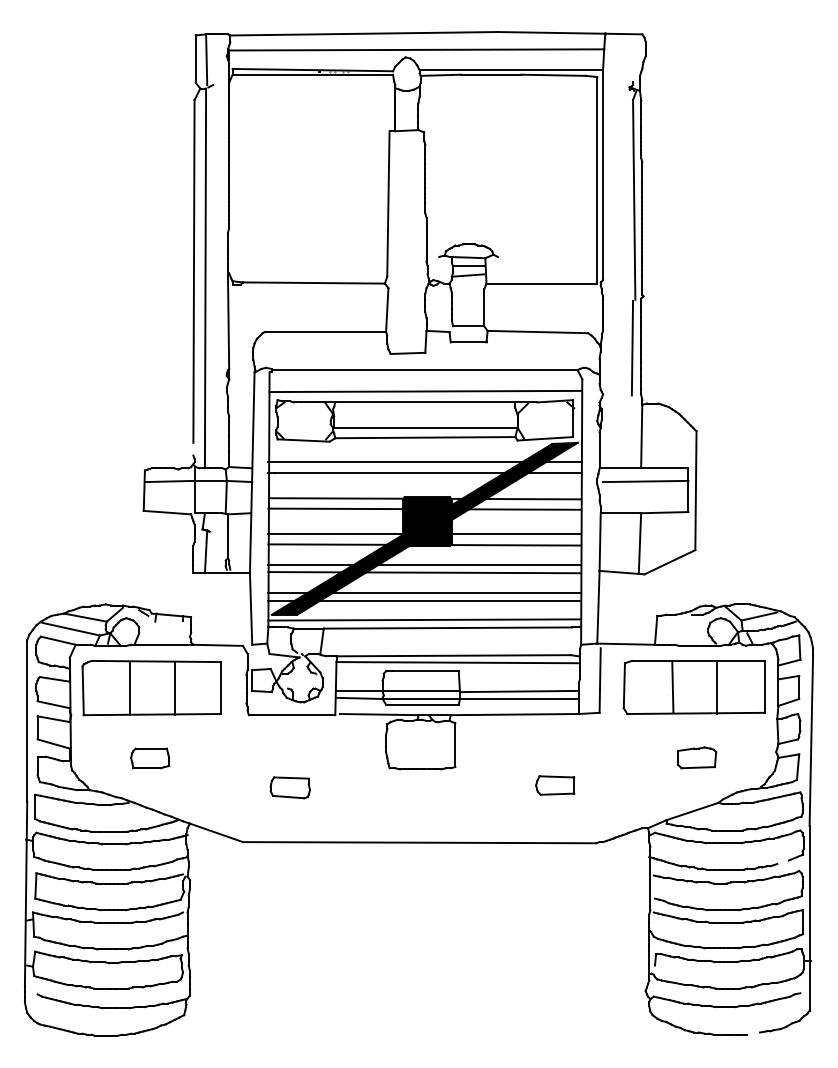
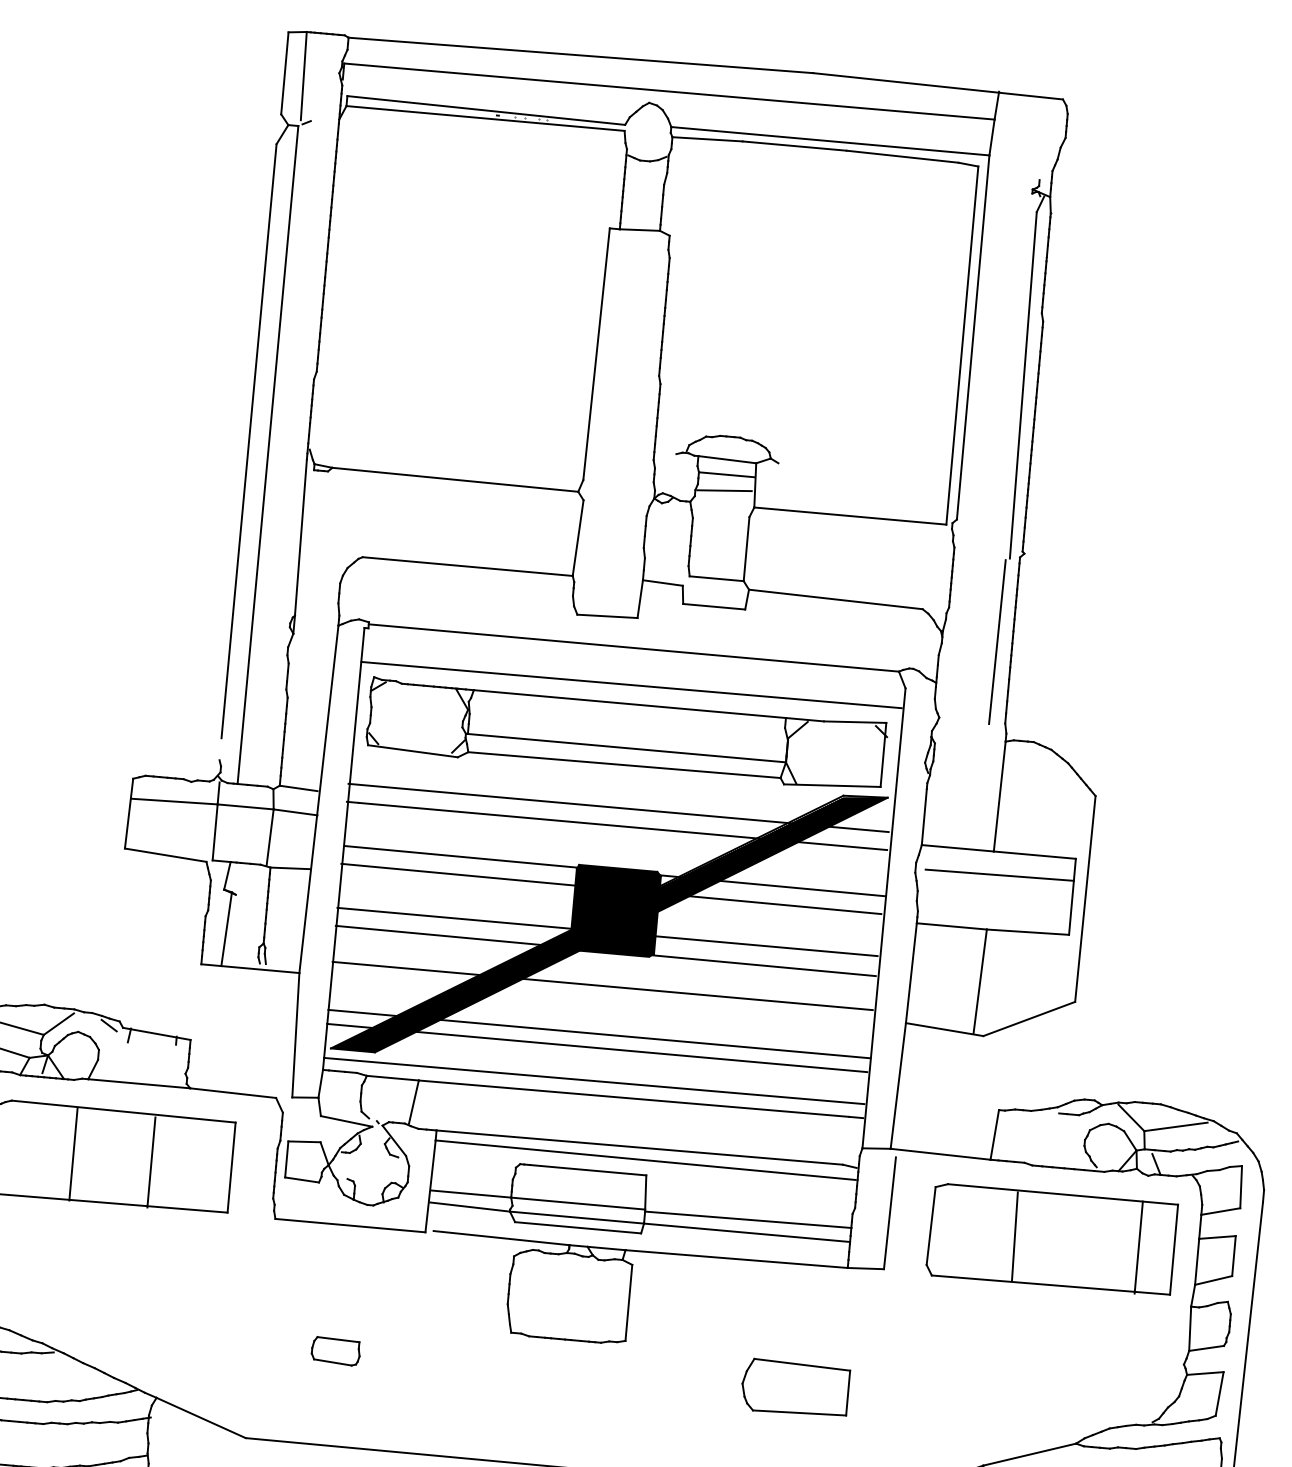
line: (423, 572) -> (600, 998), removed
line: (717, 687) -> (1139, 1247), moved
part: (697, 757) -> (1046, 1361), removed
part: (150, 758) -> (98, 1278), removed
part: (555, 785) -> (796, 1388), size x1.6
part: (289, 787) -> (334, 1350), size x0.7

